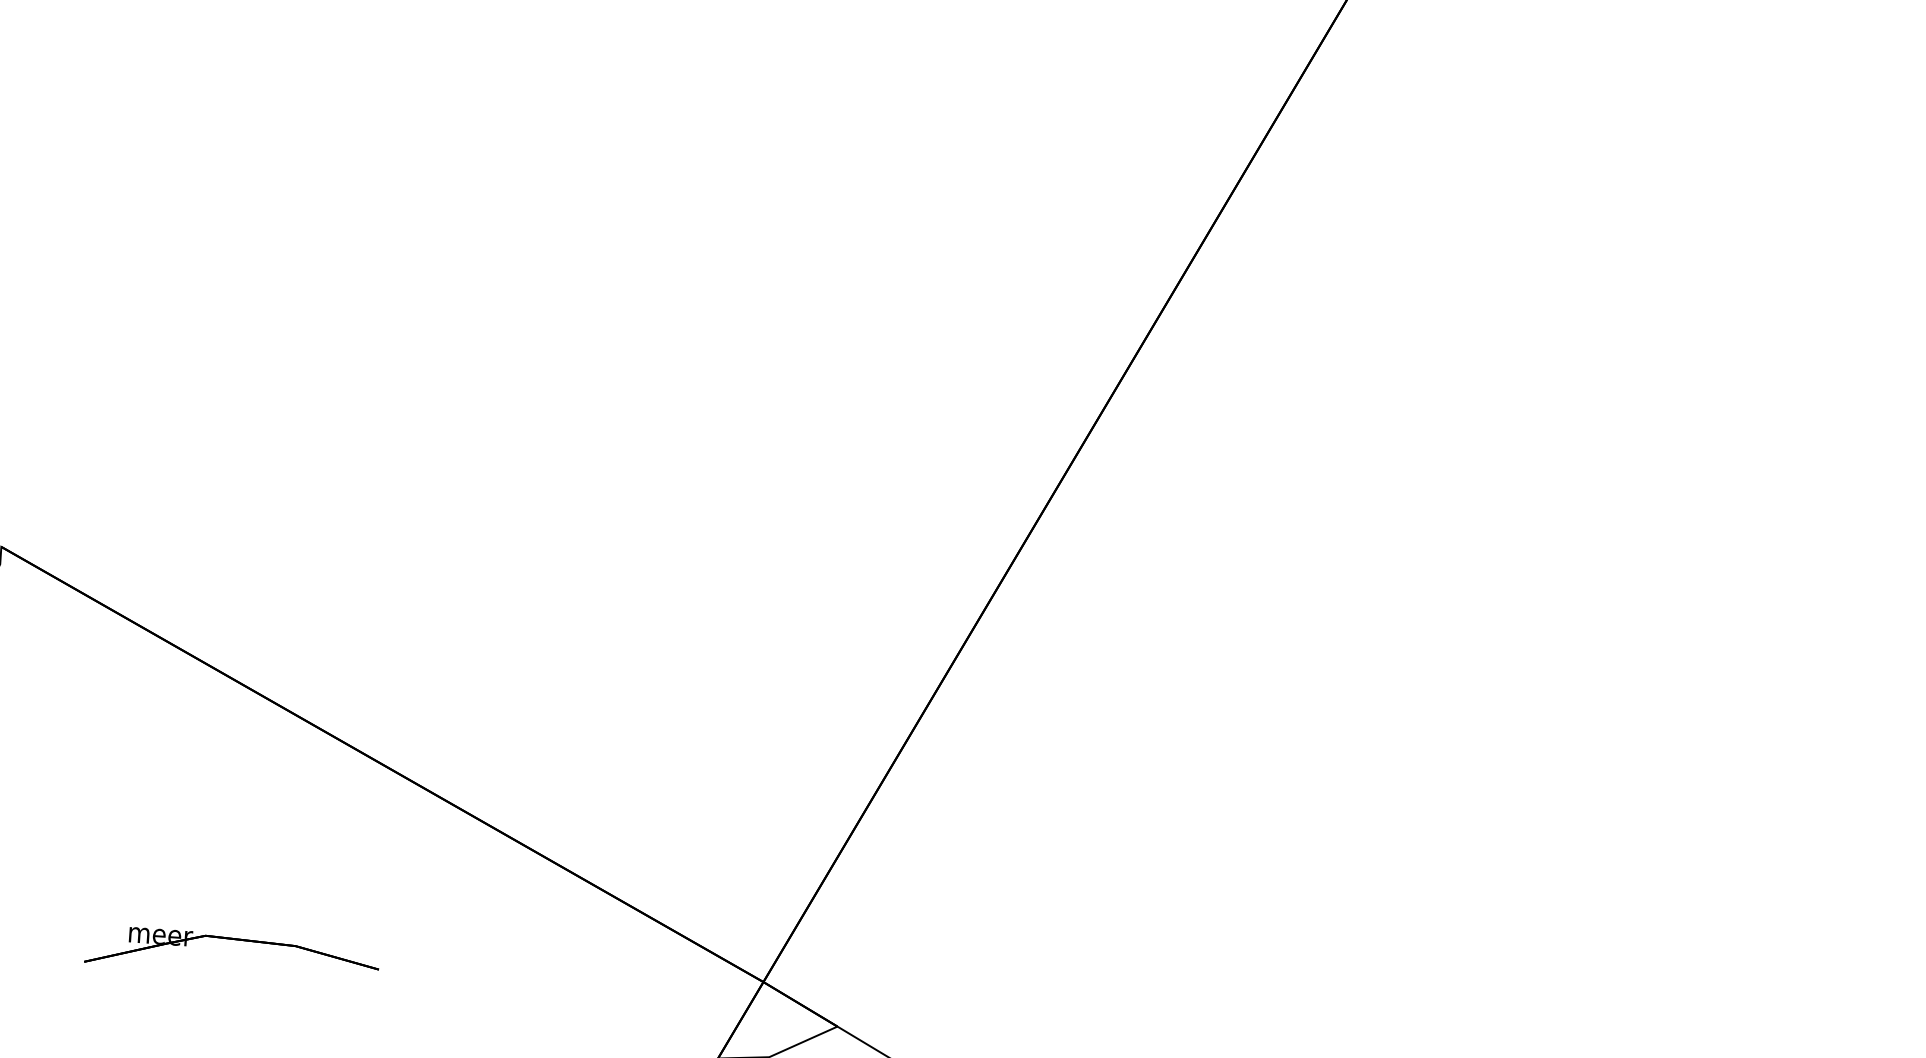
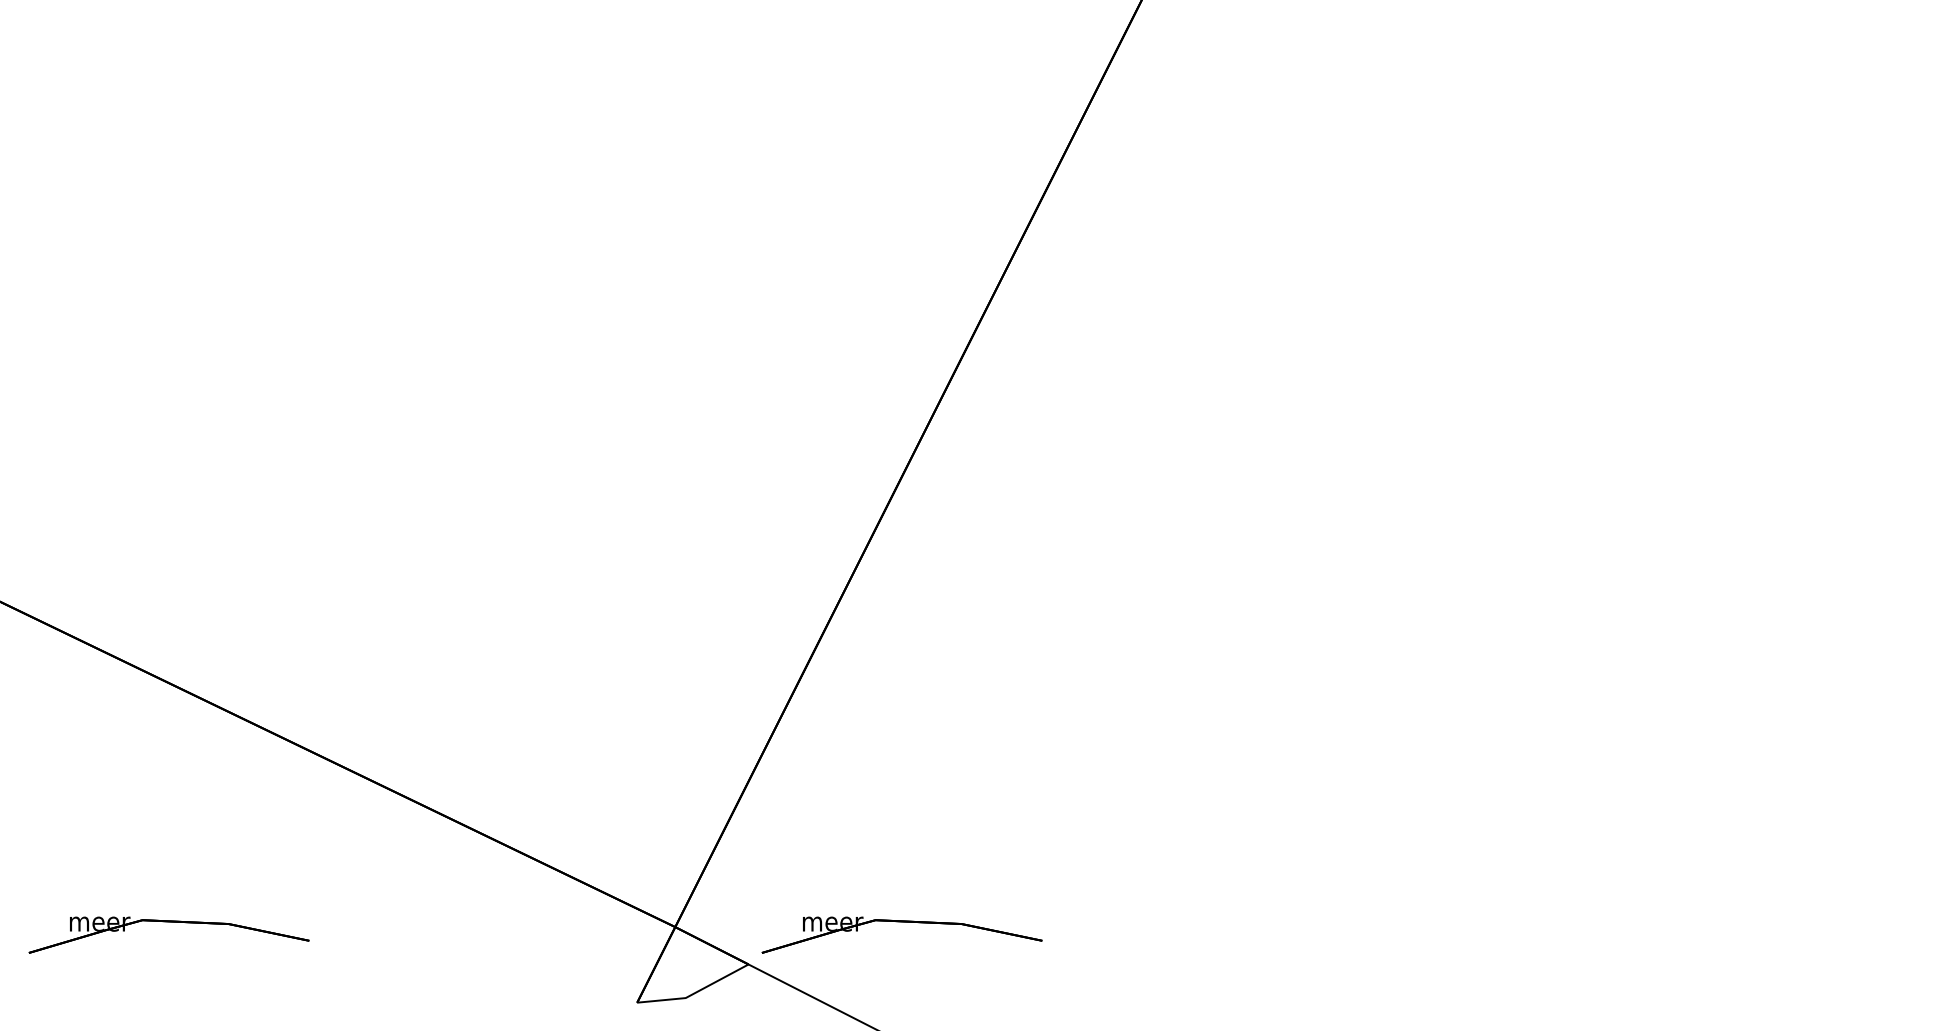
part: (1000, 993) -> (901, 922), added

